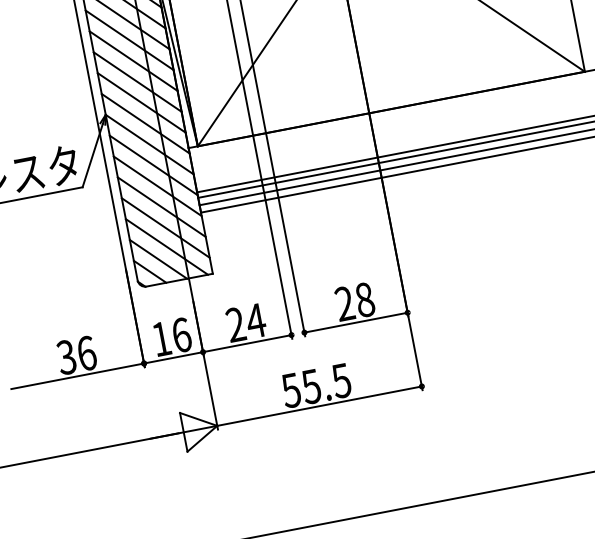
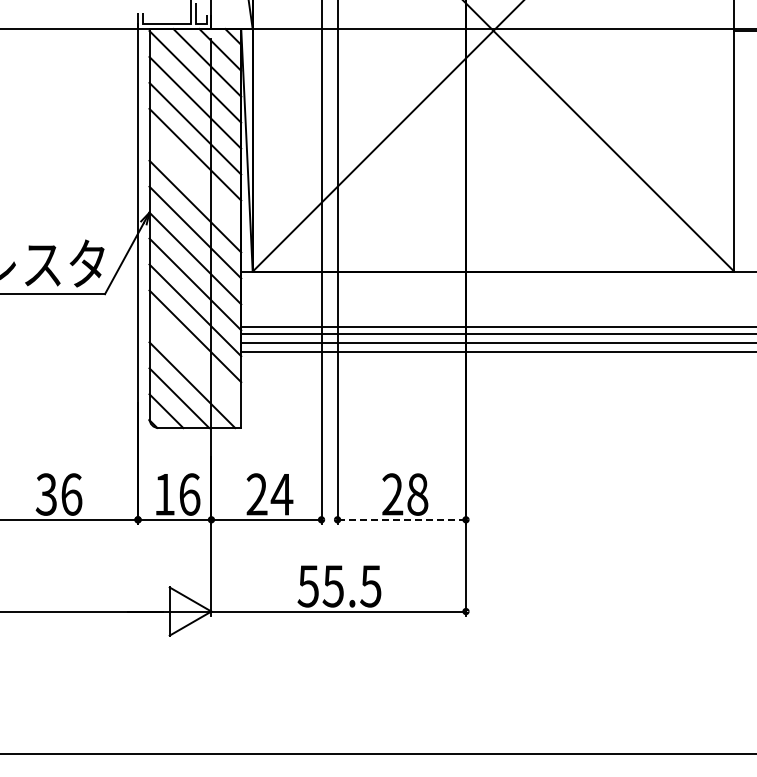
line: (137, 81) -> (195, 180), removed
line: (165, 228) -> (195, 362), removed
line: (355, 322) -> (401, 519), solid -> dashed

